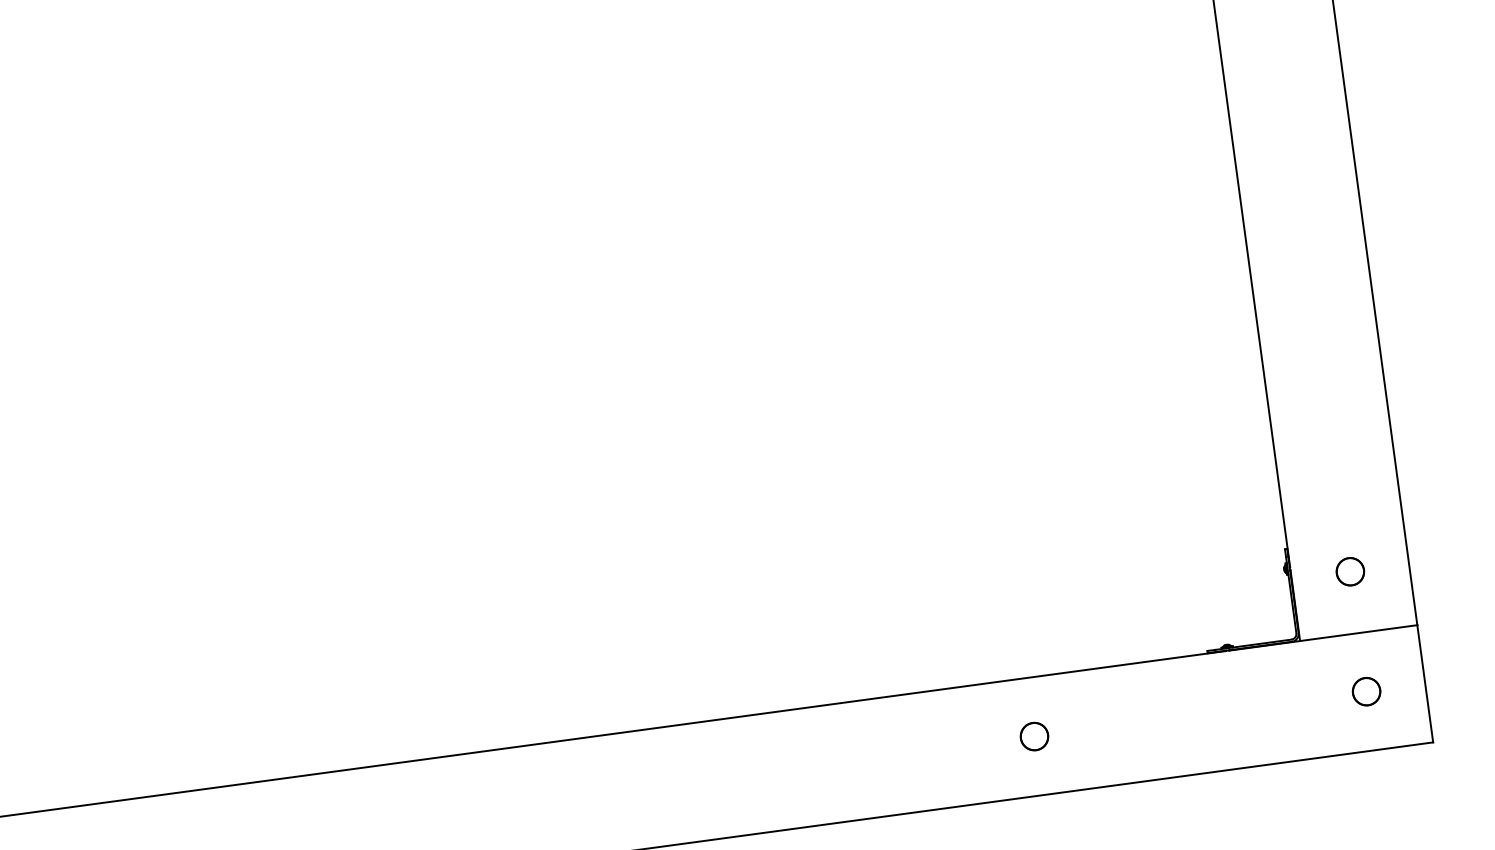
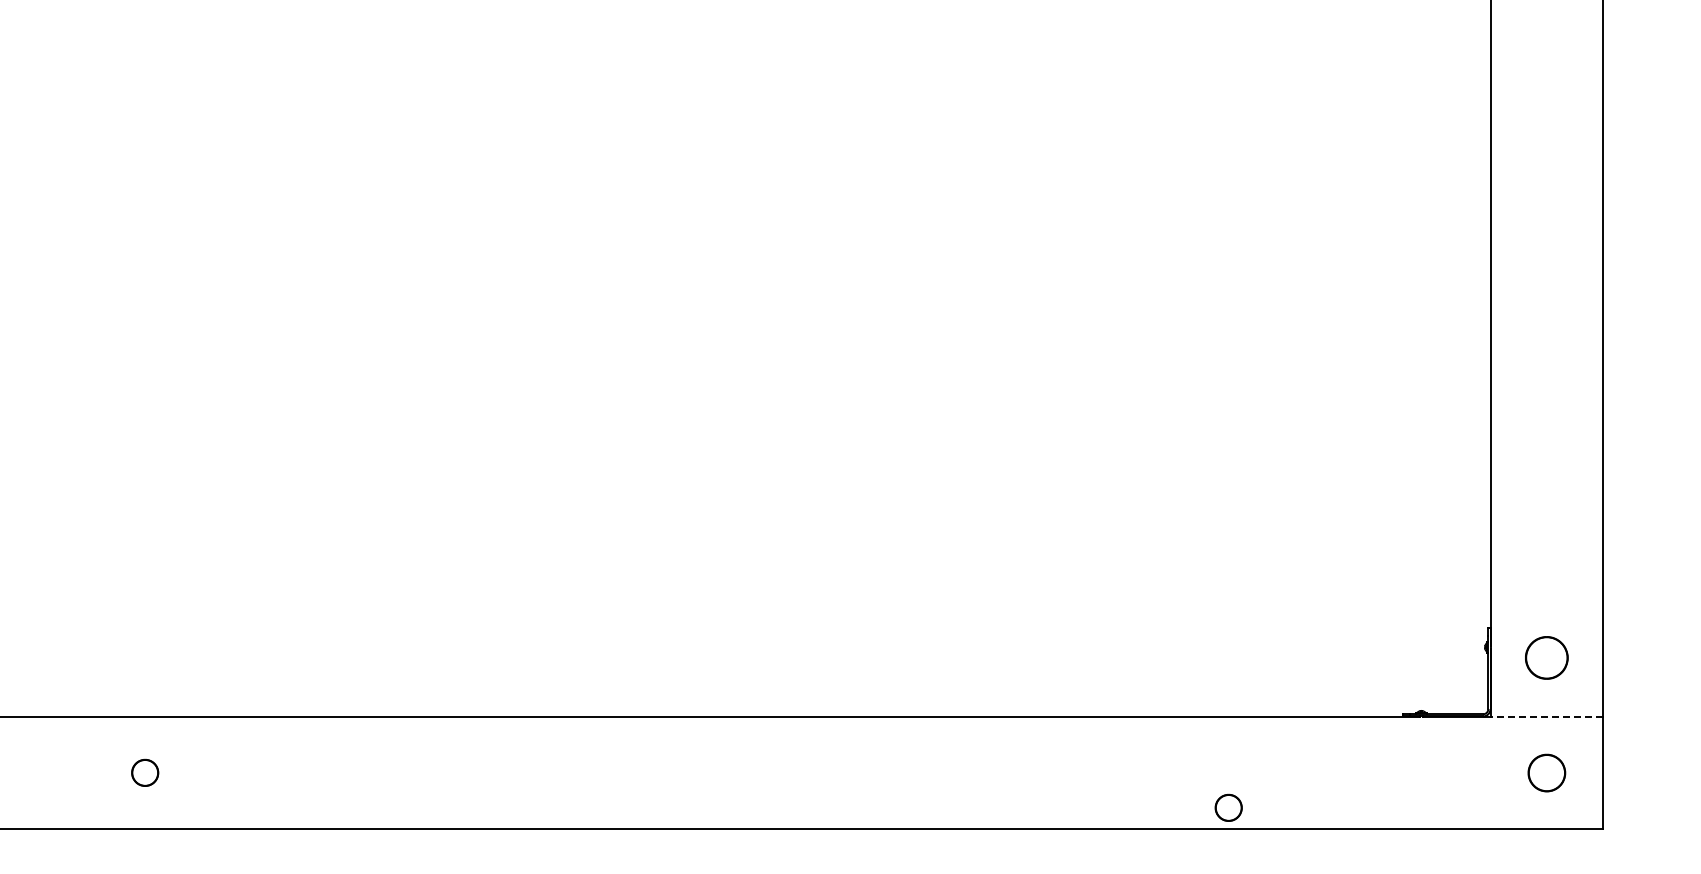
part: (1350, 571) -> (1547, 657), size x1.6
line: (1358, 632) -> (1546, 716), solid -> dashed
part: (1367, 691) -> (1547, 772), size x1.4
part: (1034, 736) -> (1228, 807), moved

